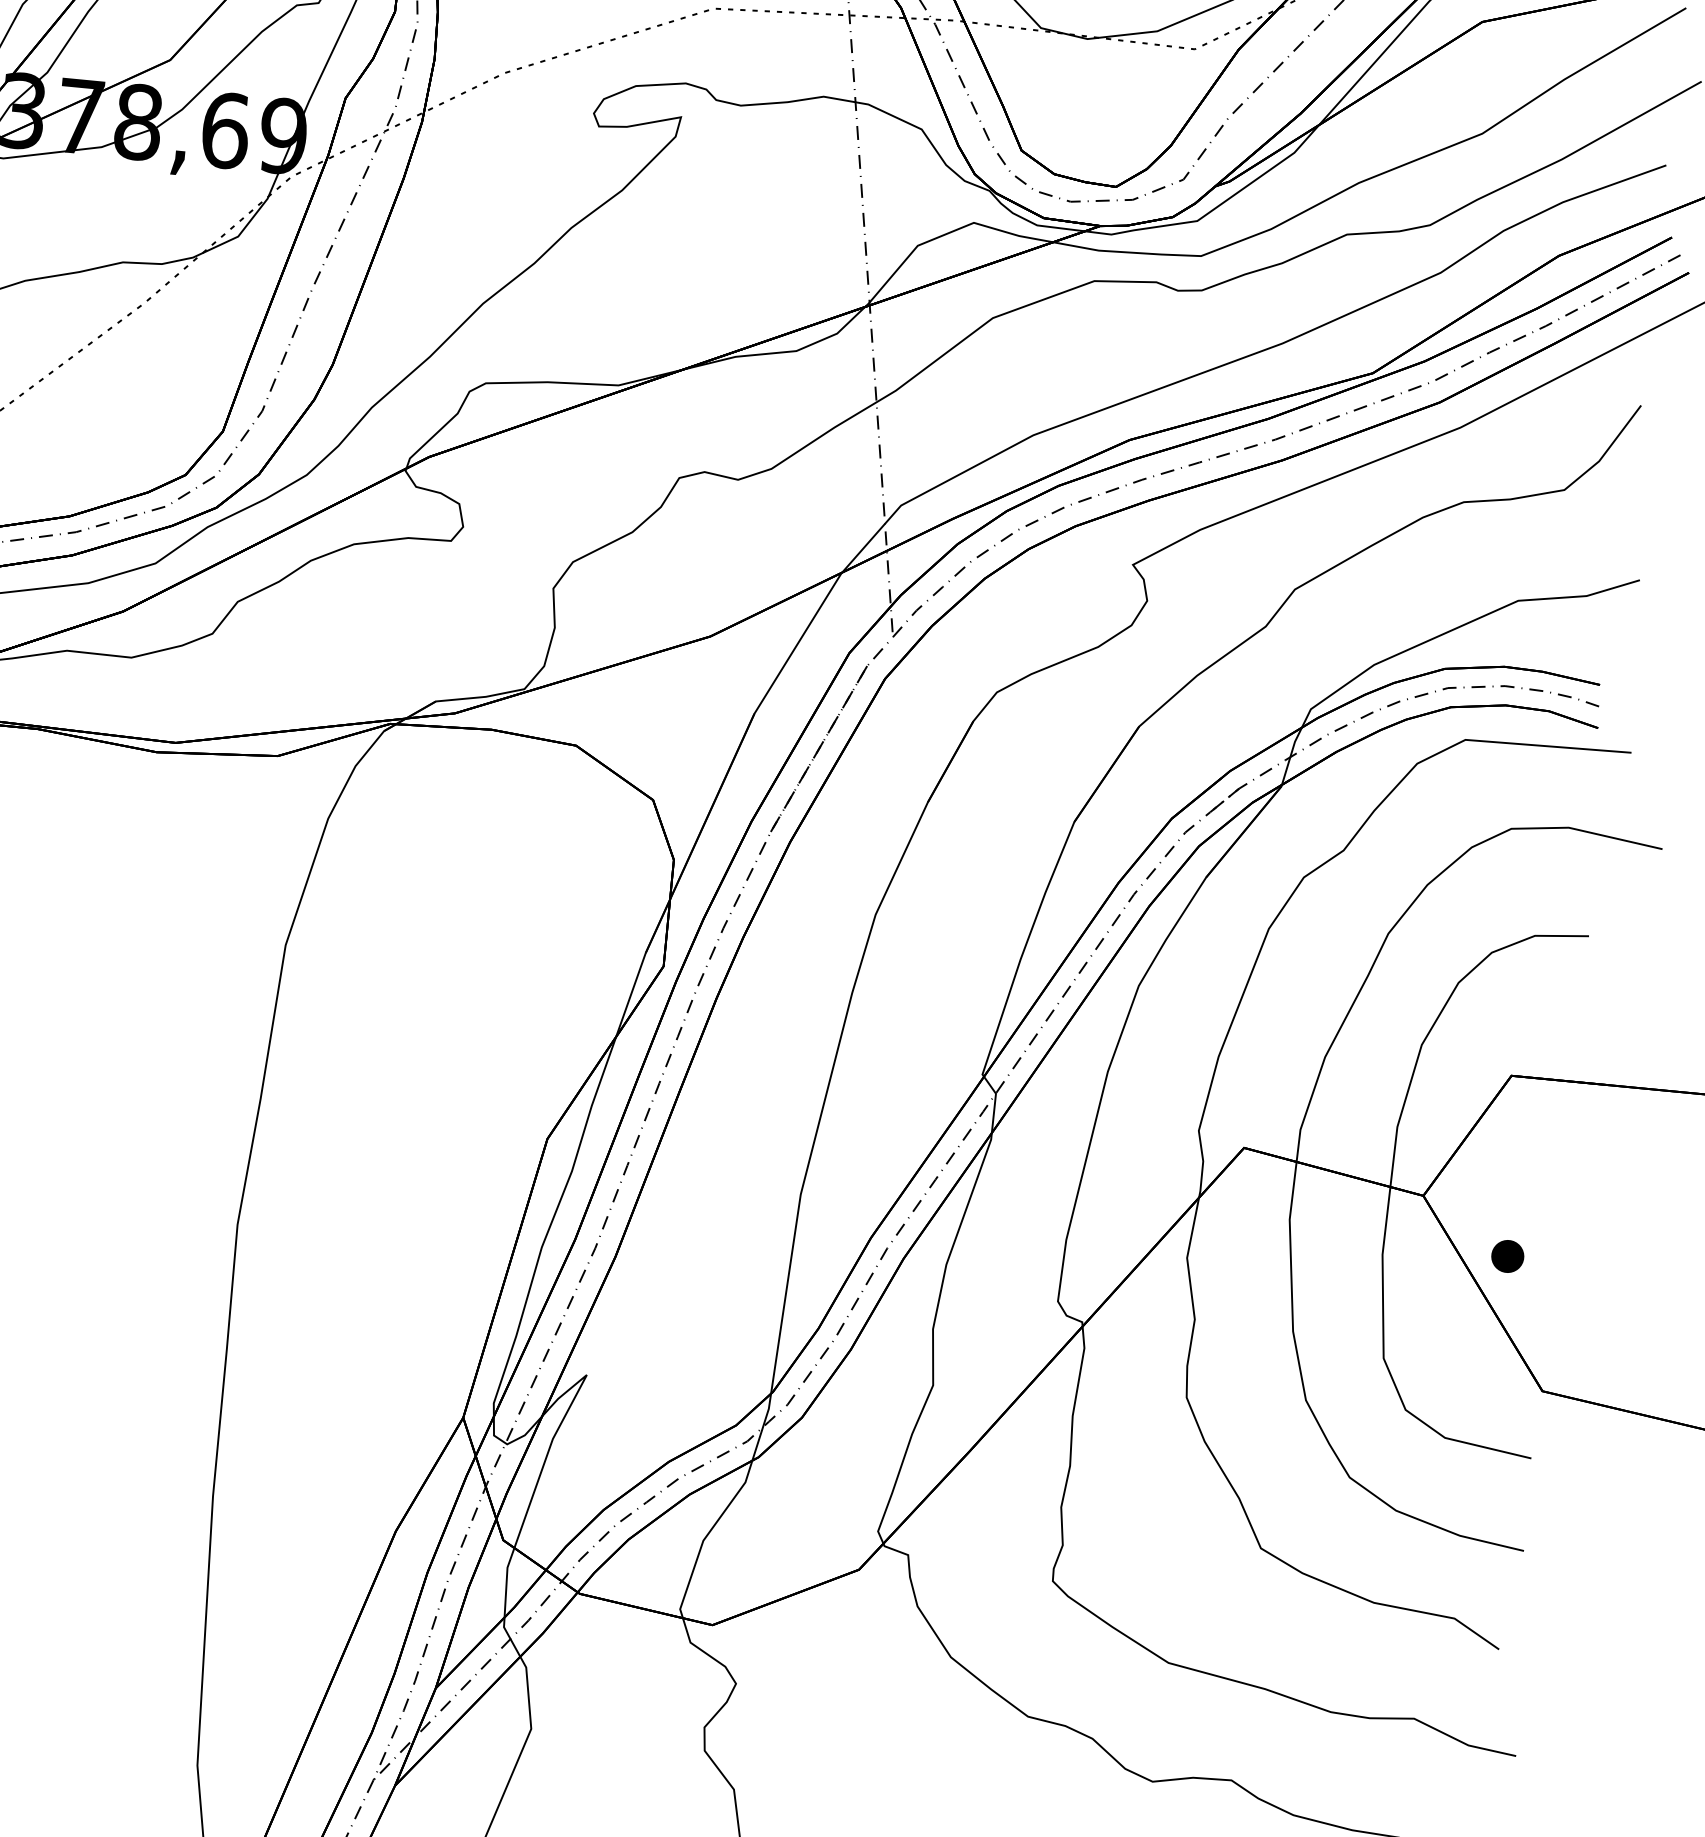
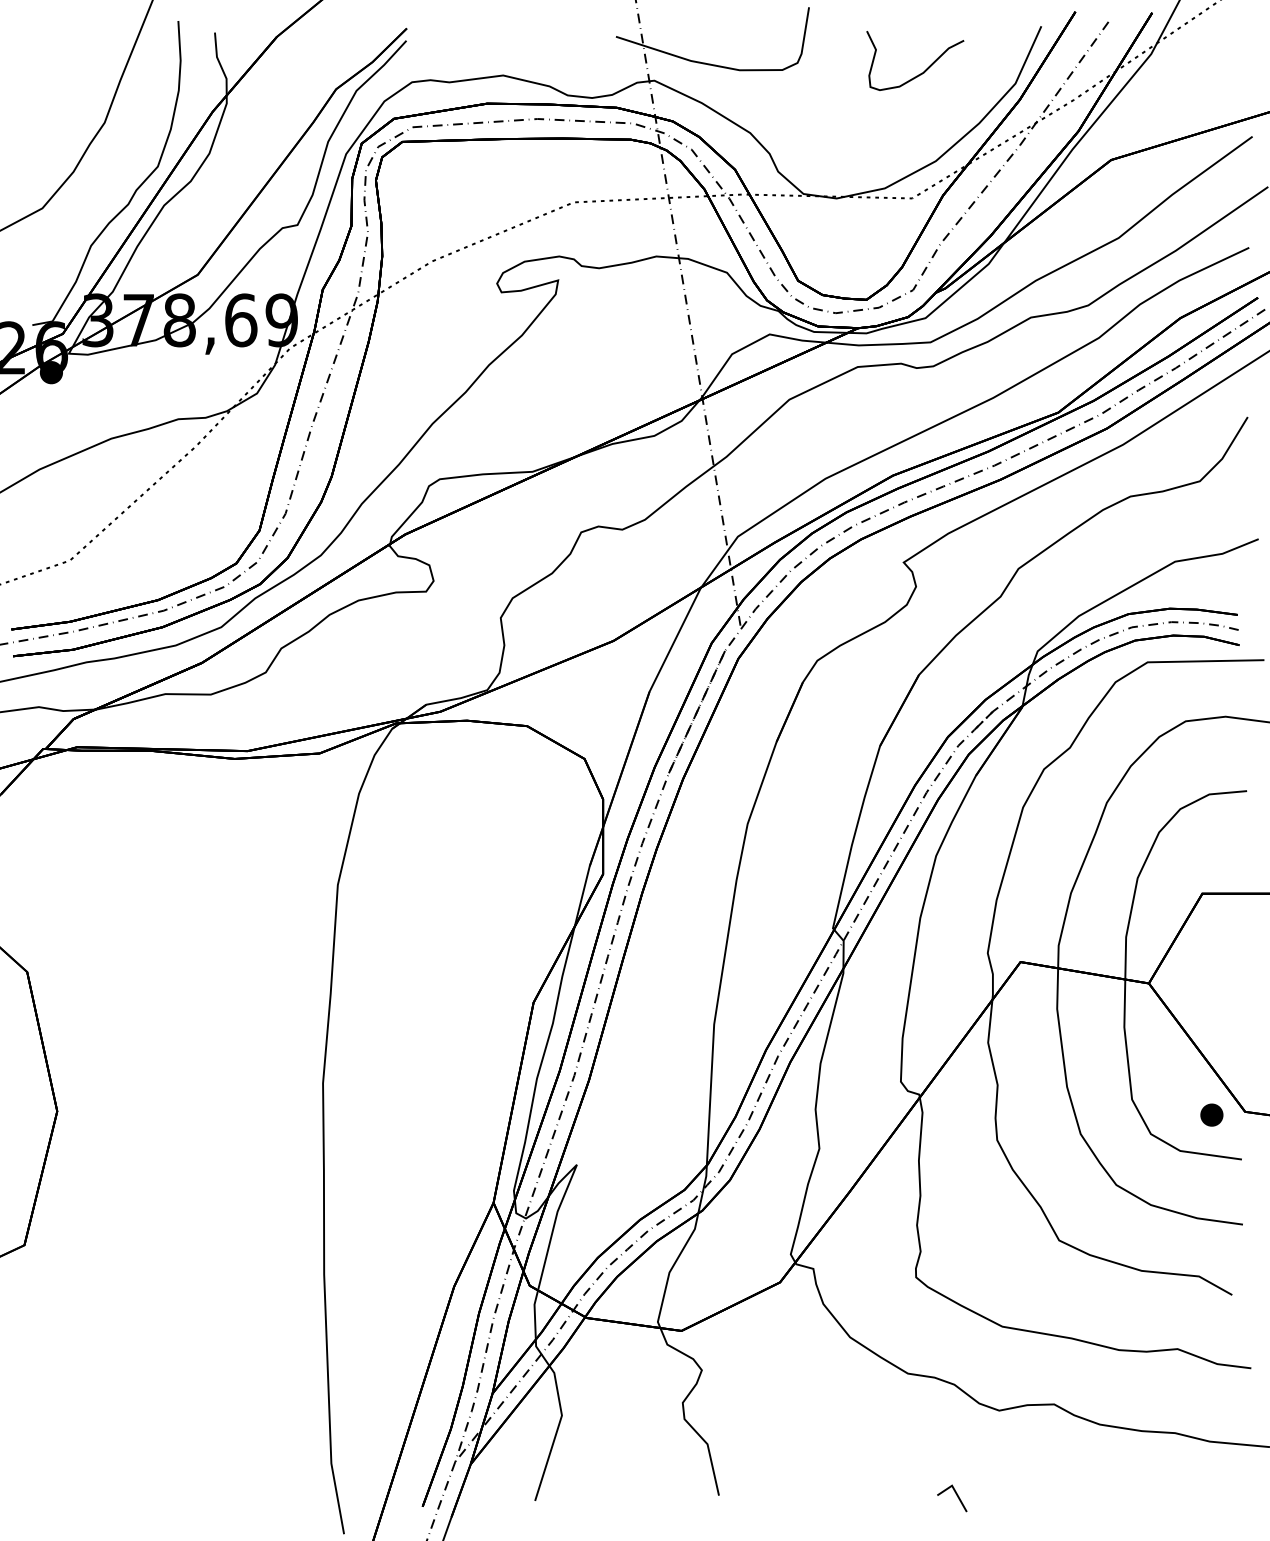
part: (1507, 1255) -> (1211, 1114), moved

